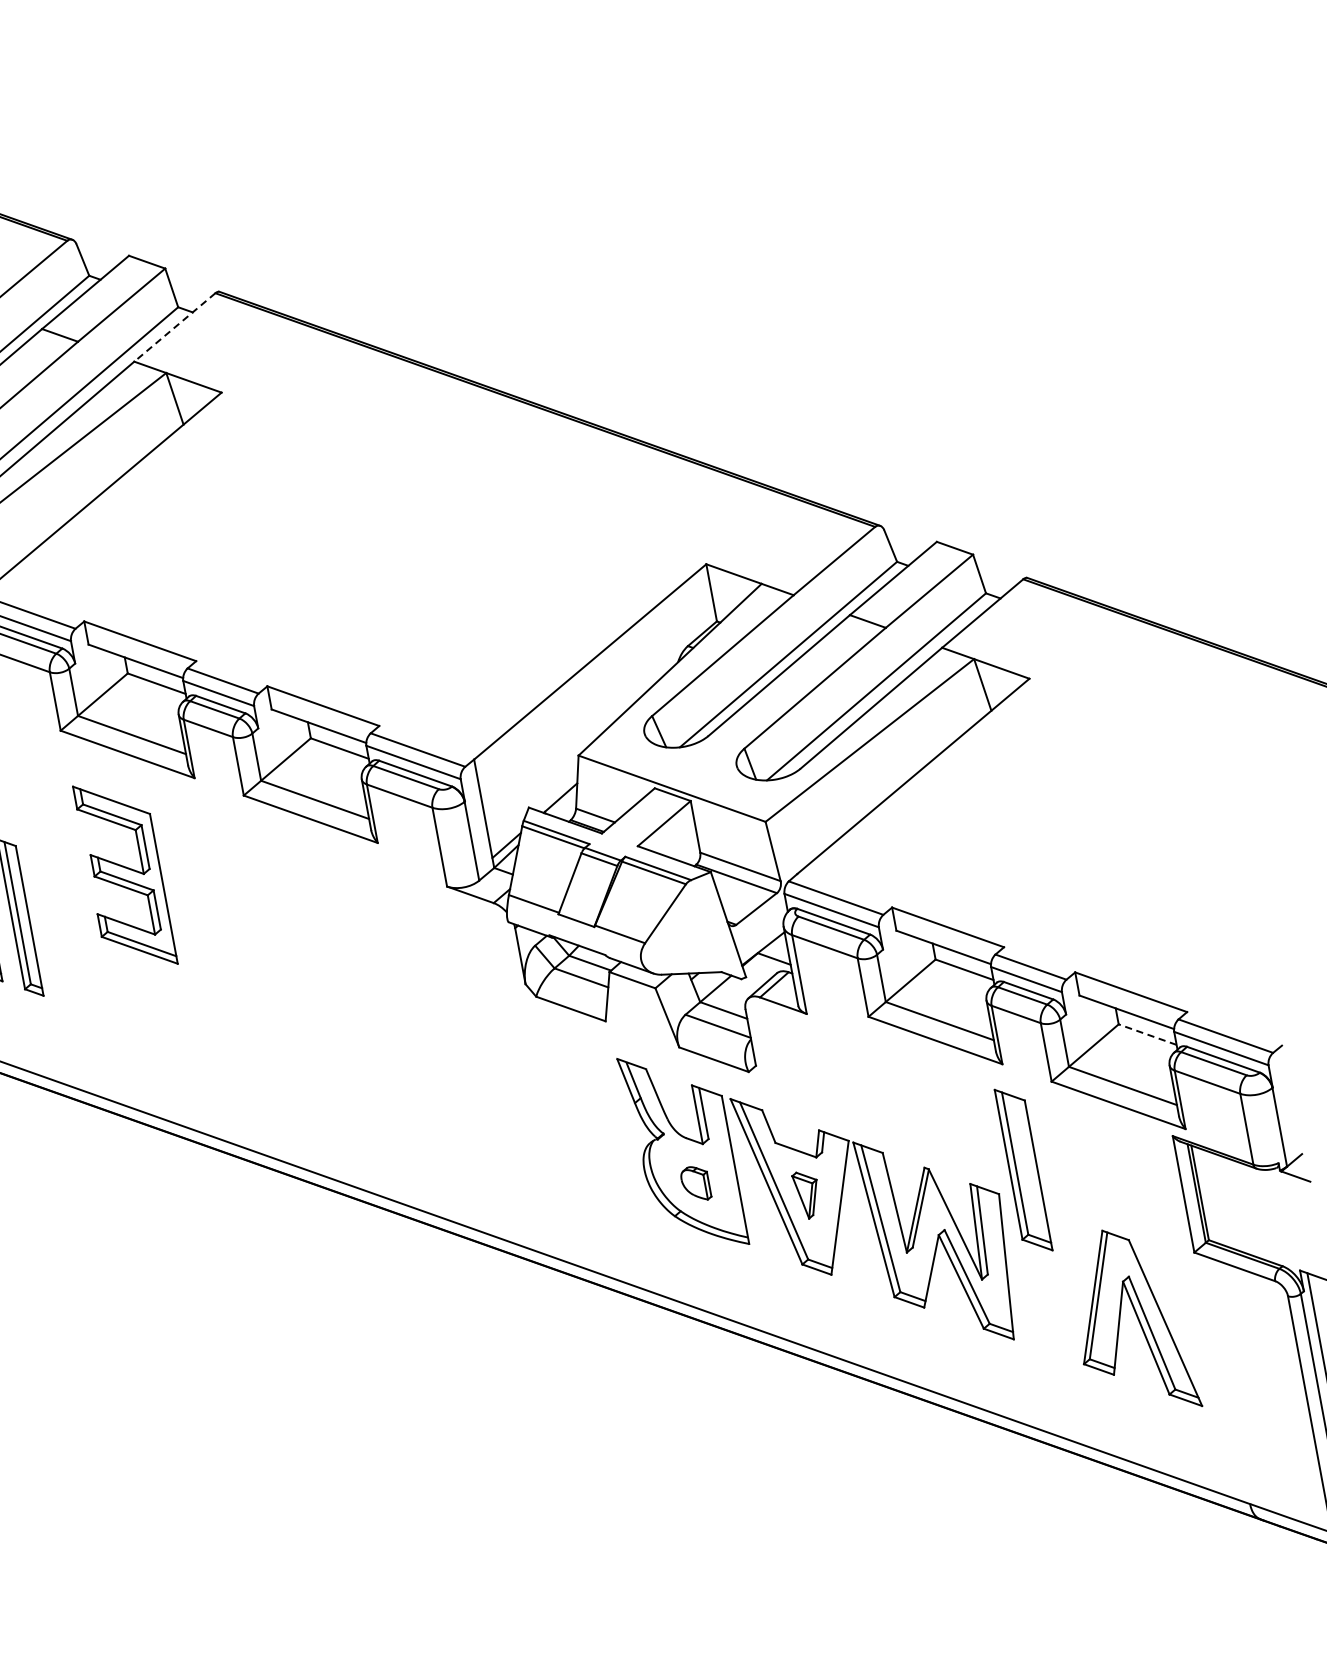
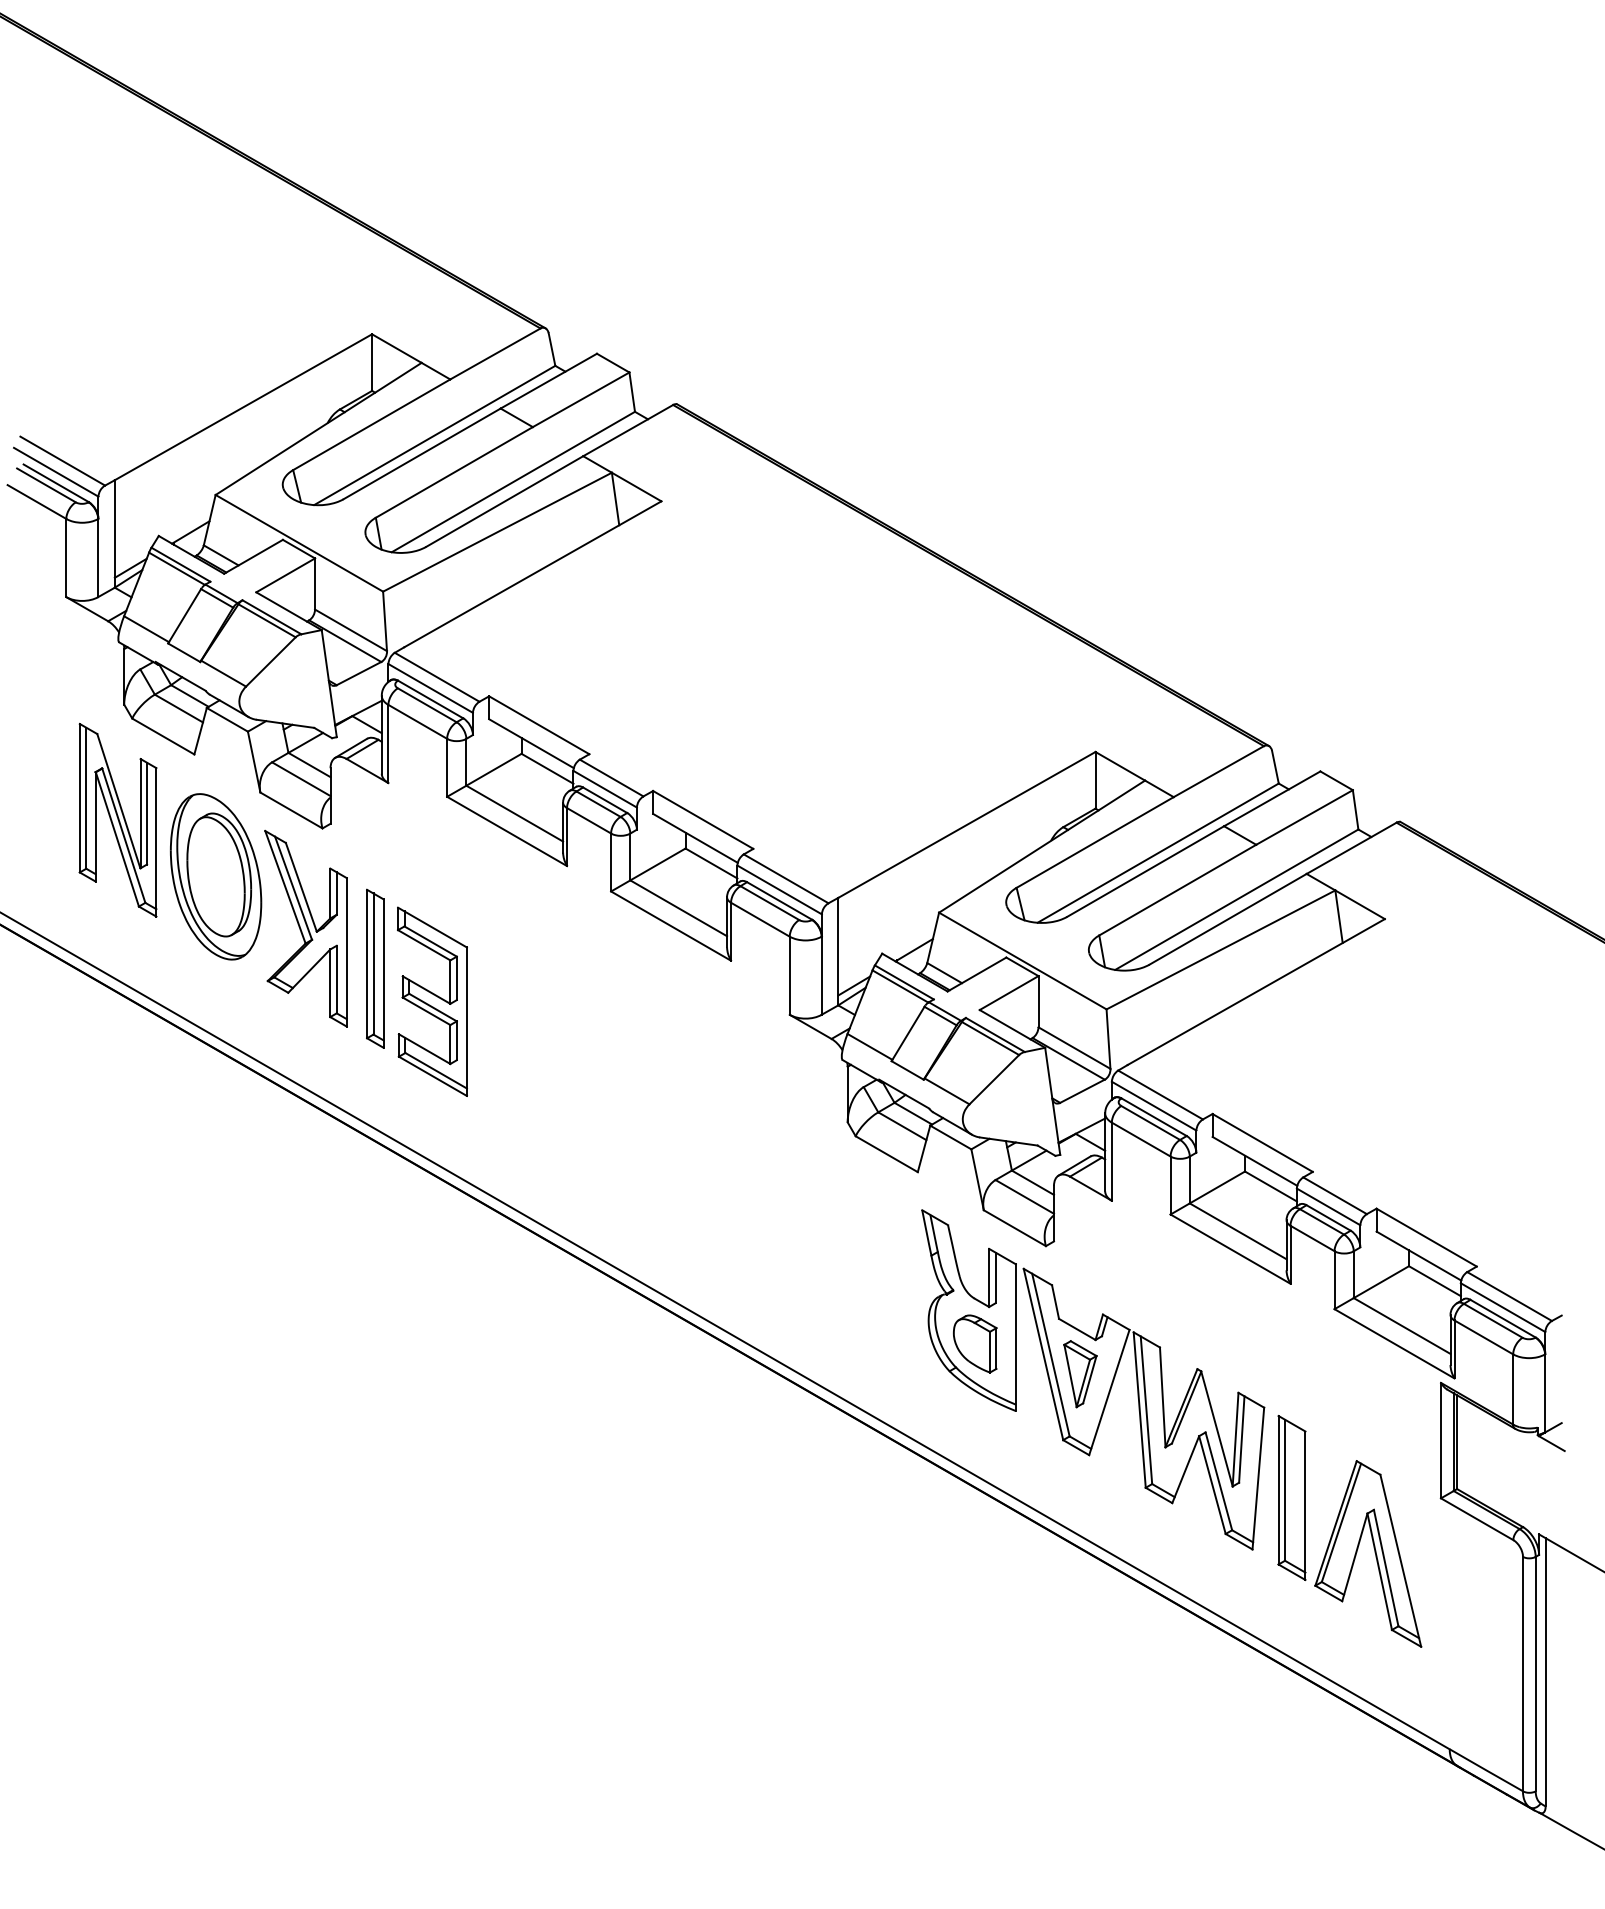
line: (175, 327) -> (628, 430), dashed -> solid
part: (125, 874) -> (432, 1001), moved
line: (1147, 1035) -> (1434, 1281), dashed -> solid
part: (1023, 1170) -> (1291, 1498), moved
part: (695, 1183) -> (975, 1343), size x1.67
part: (807, 1195) -> (1080, 1374), size x1.43

